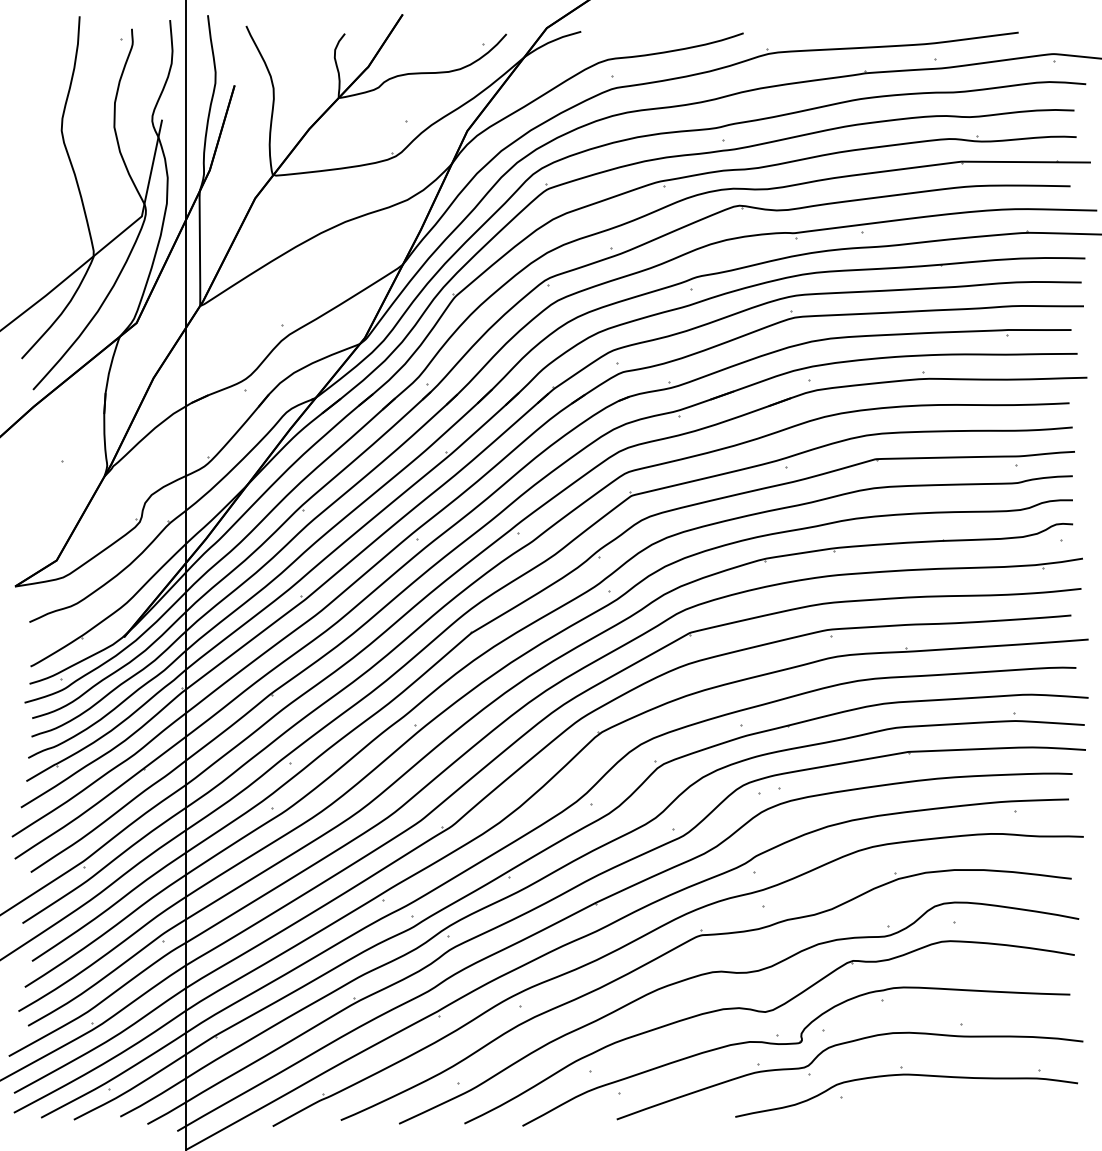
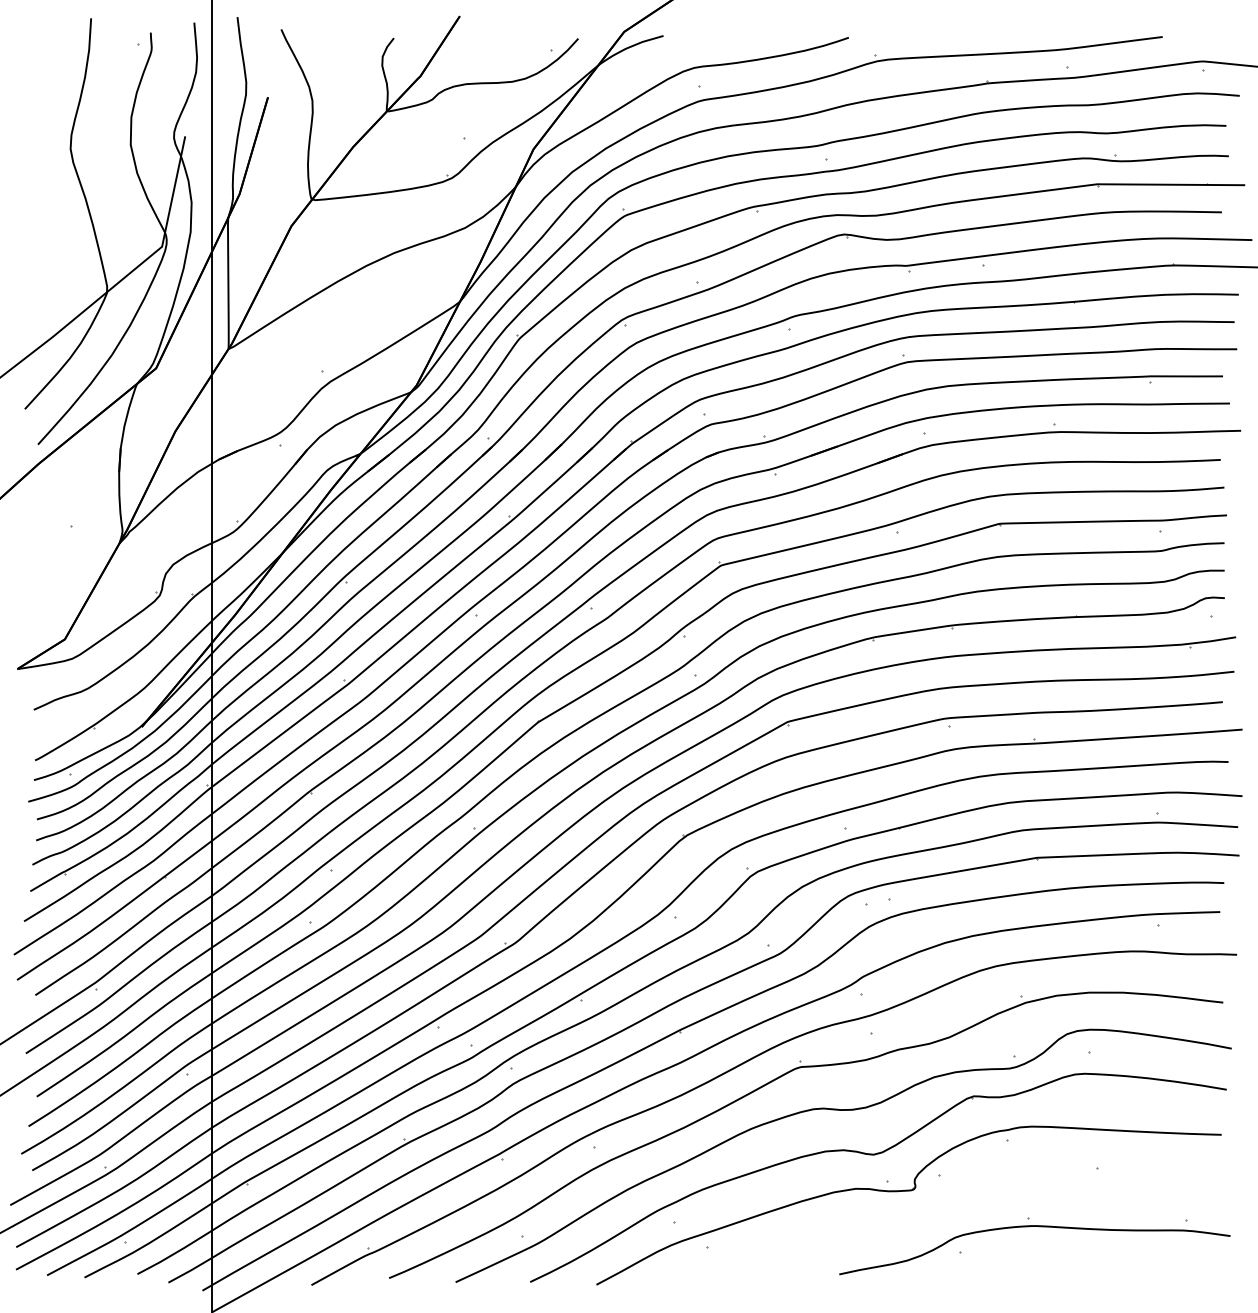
part: (843, 1044) -> (962, 1191), removed

